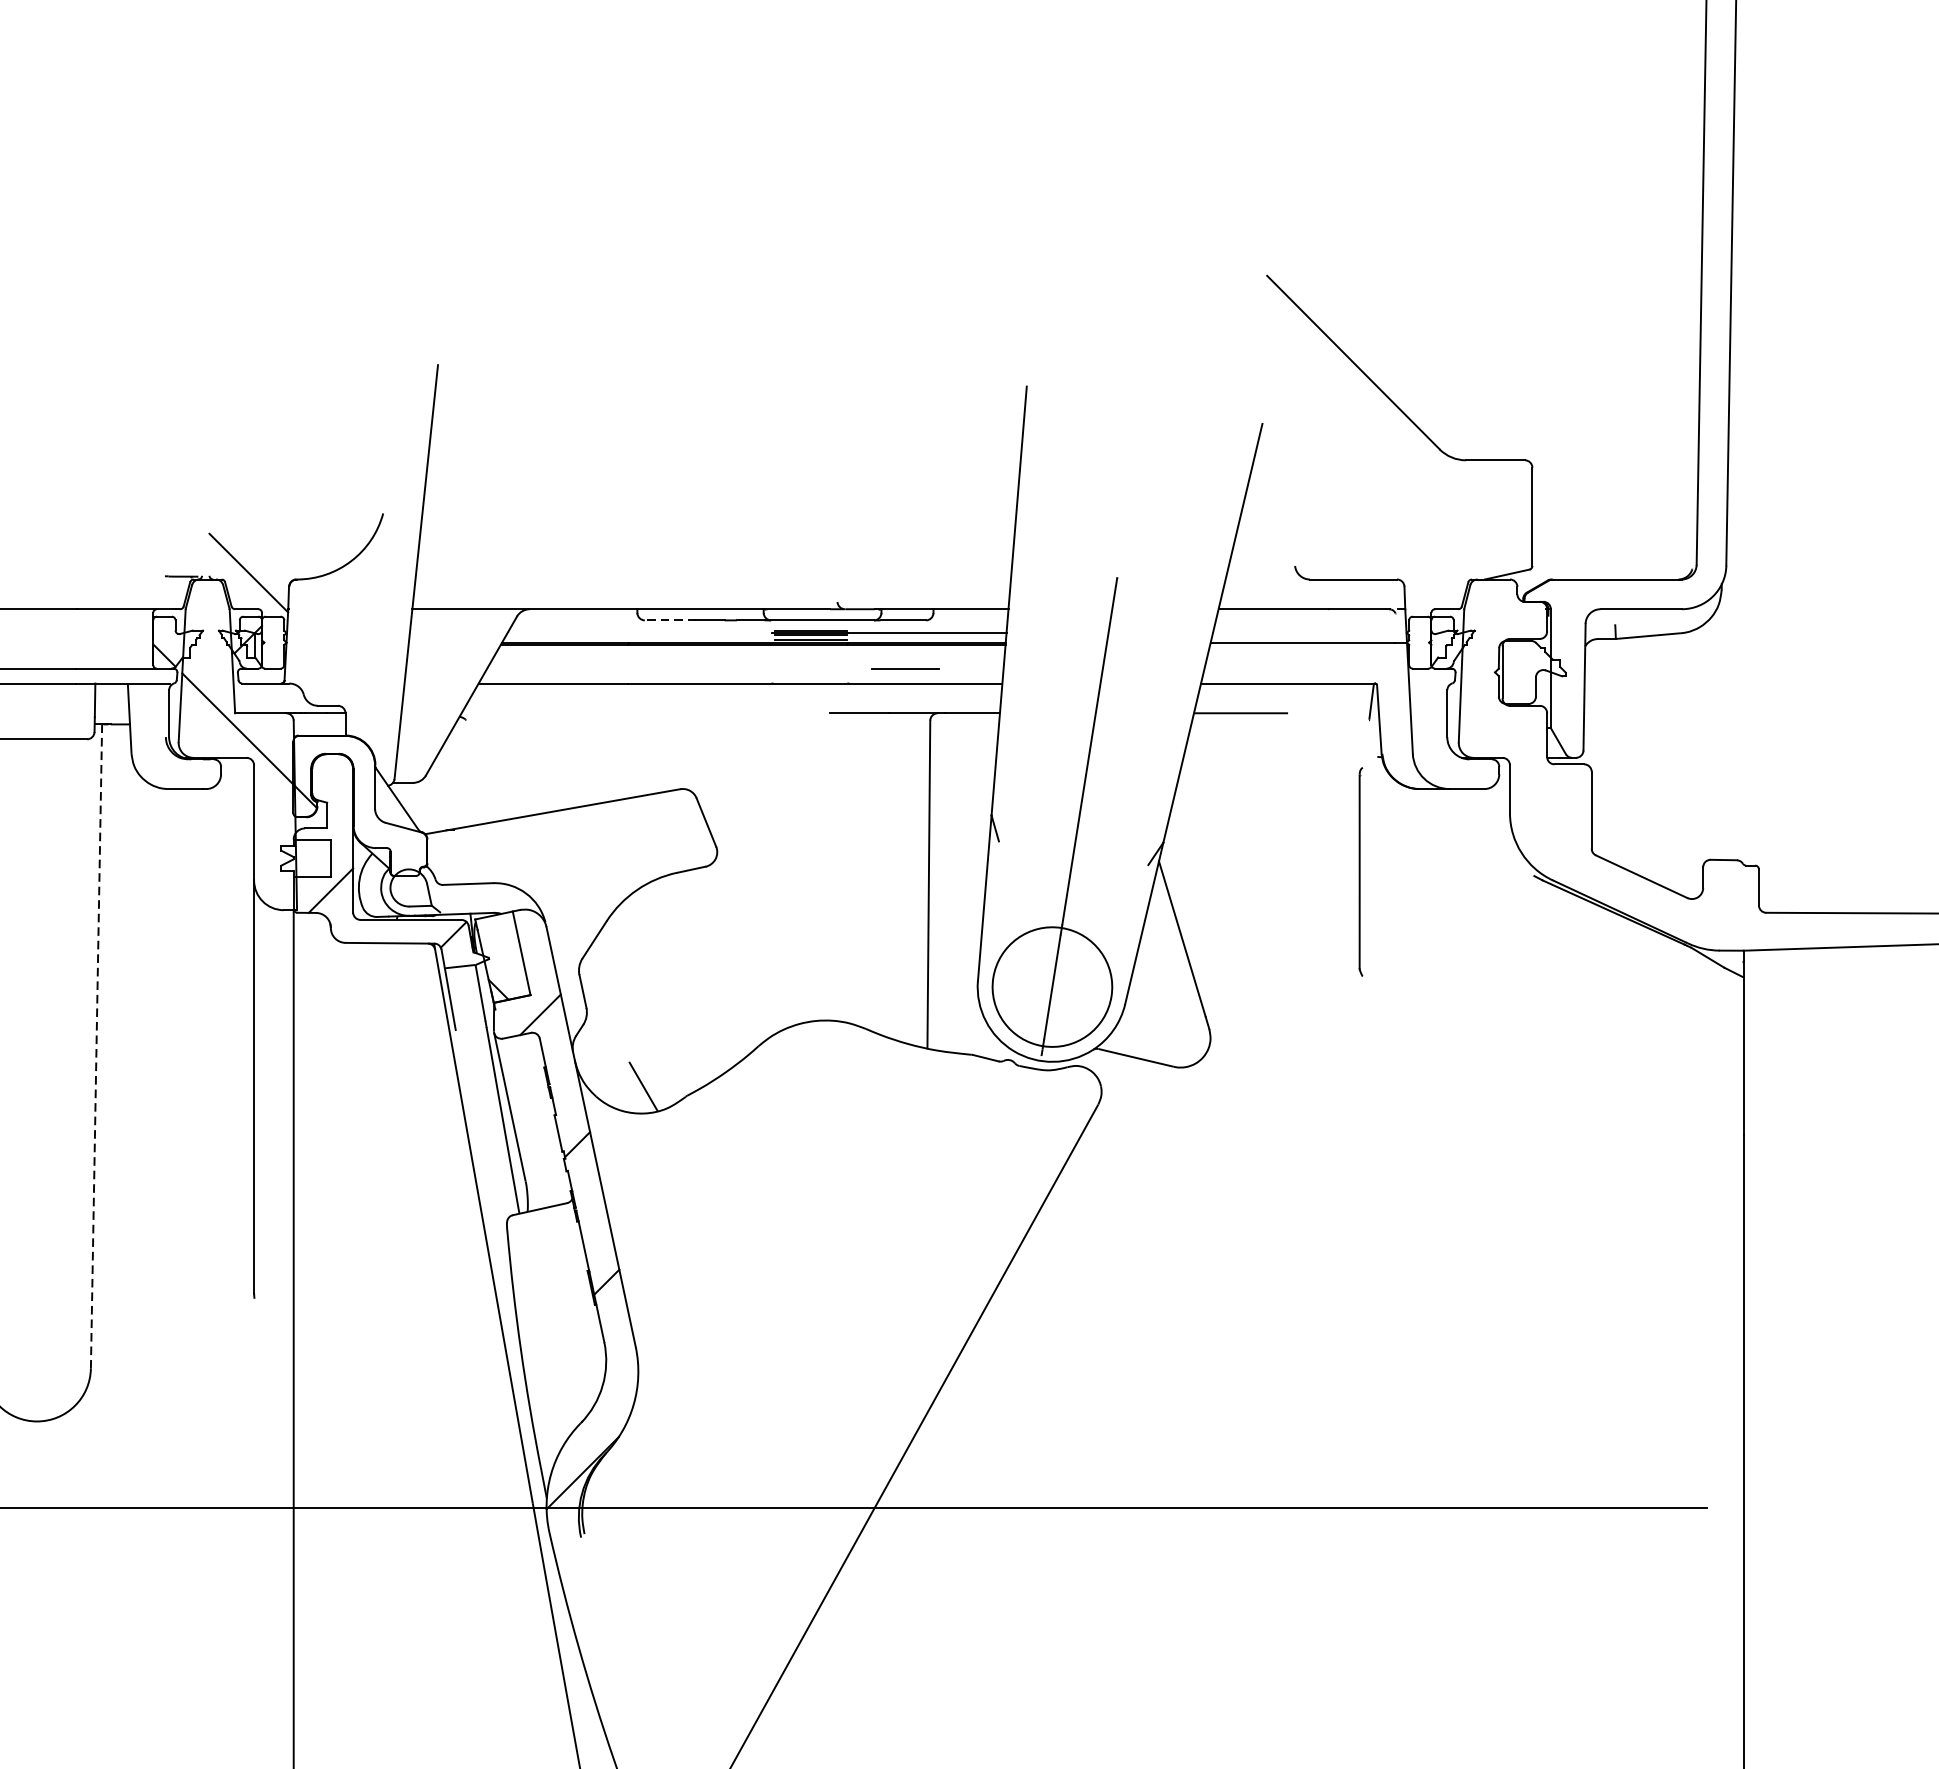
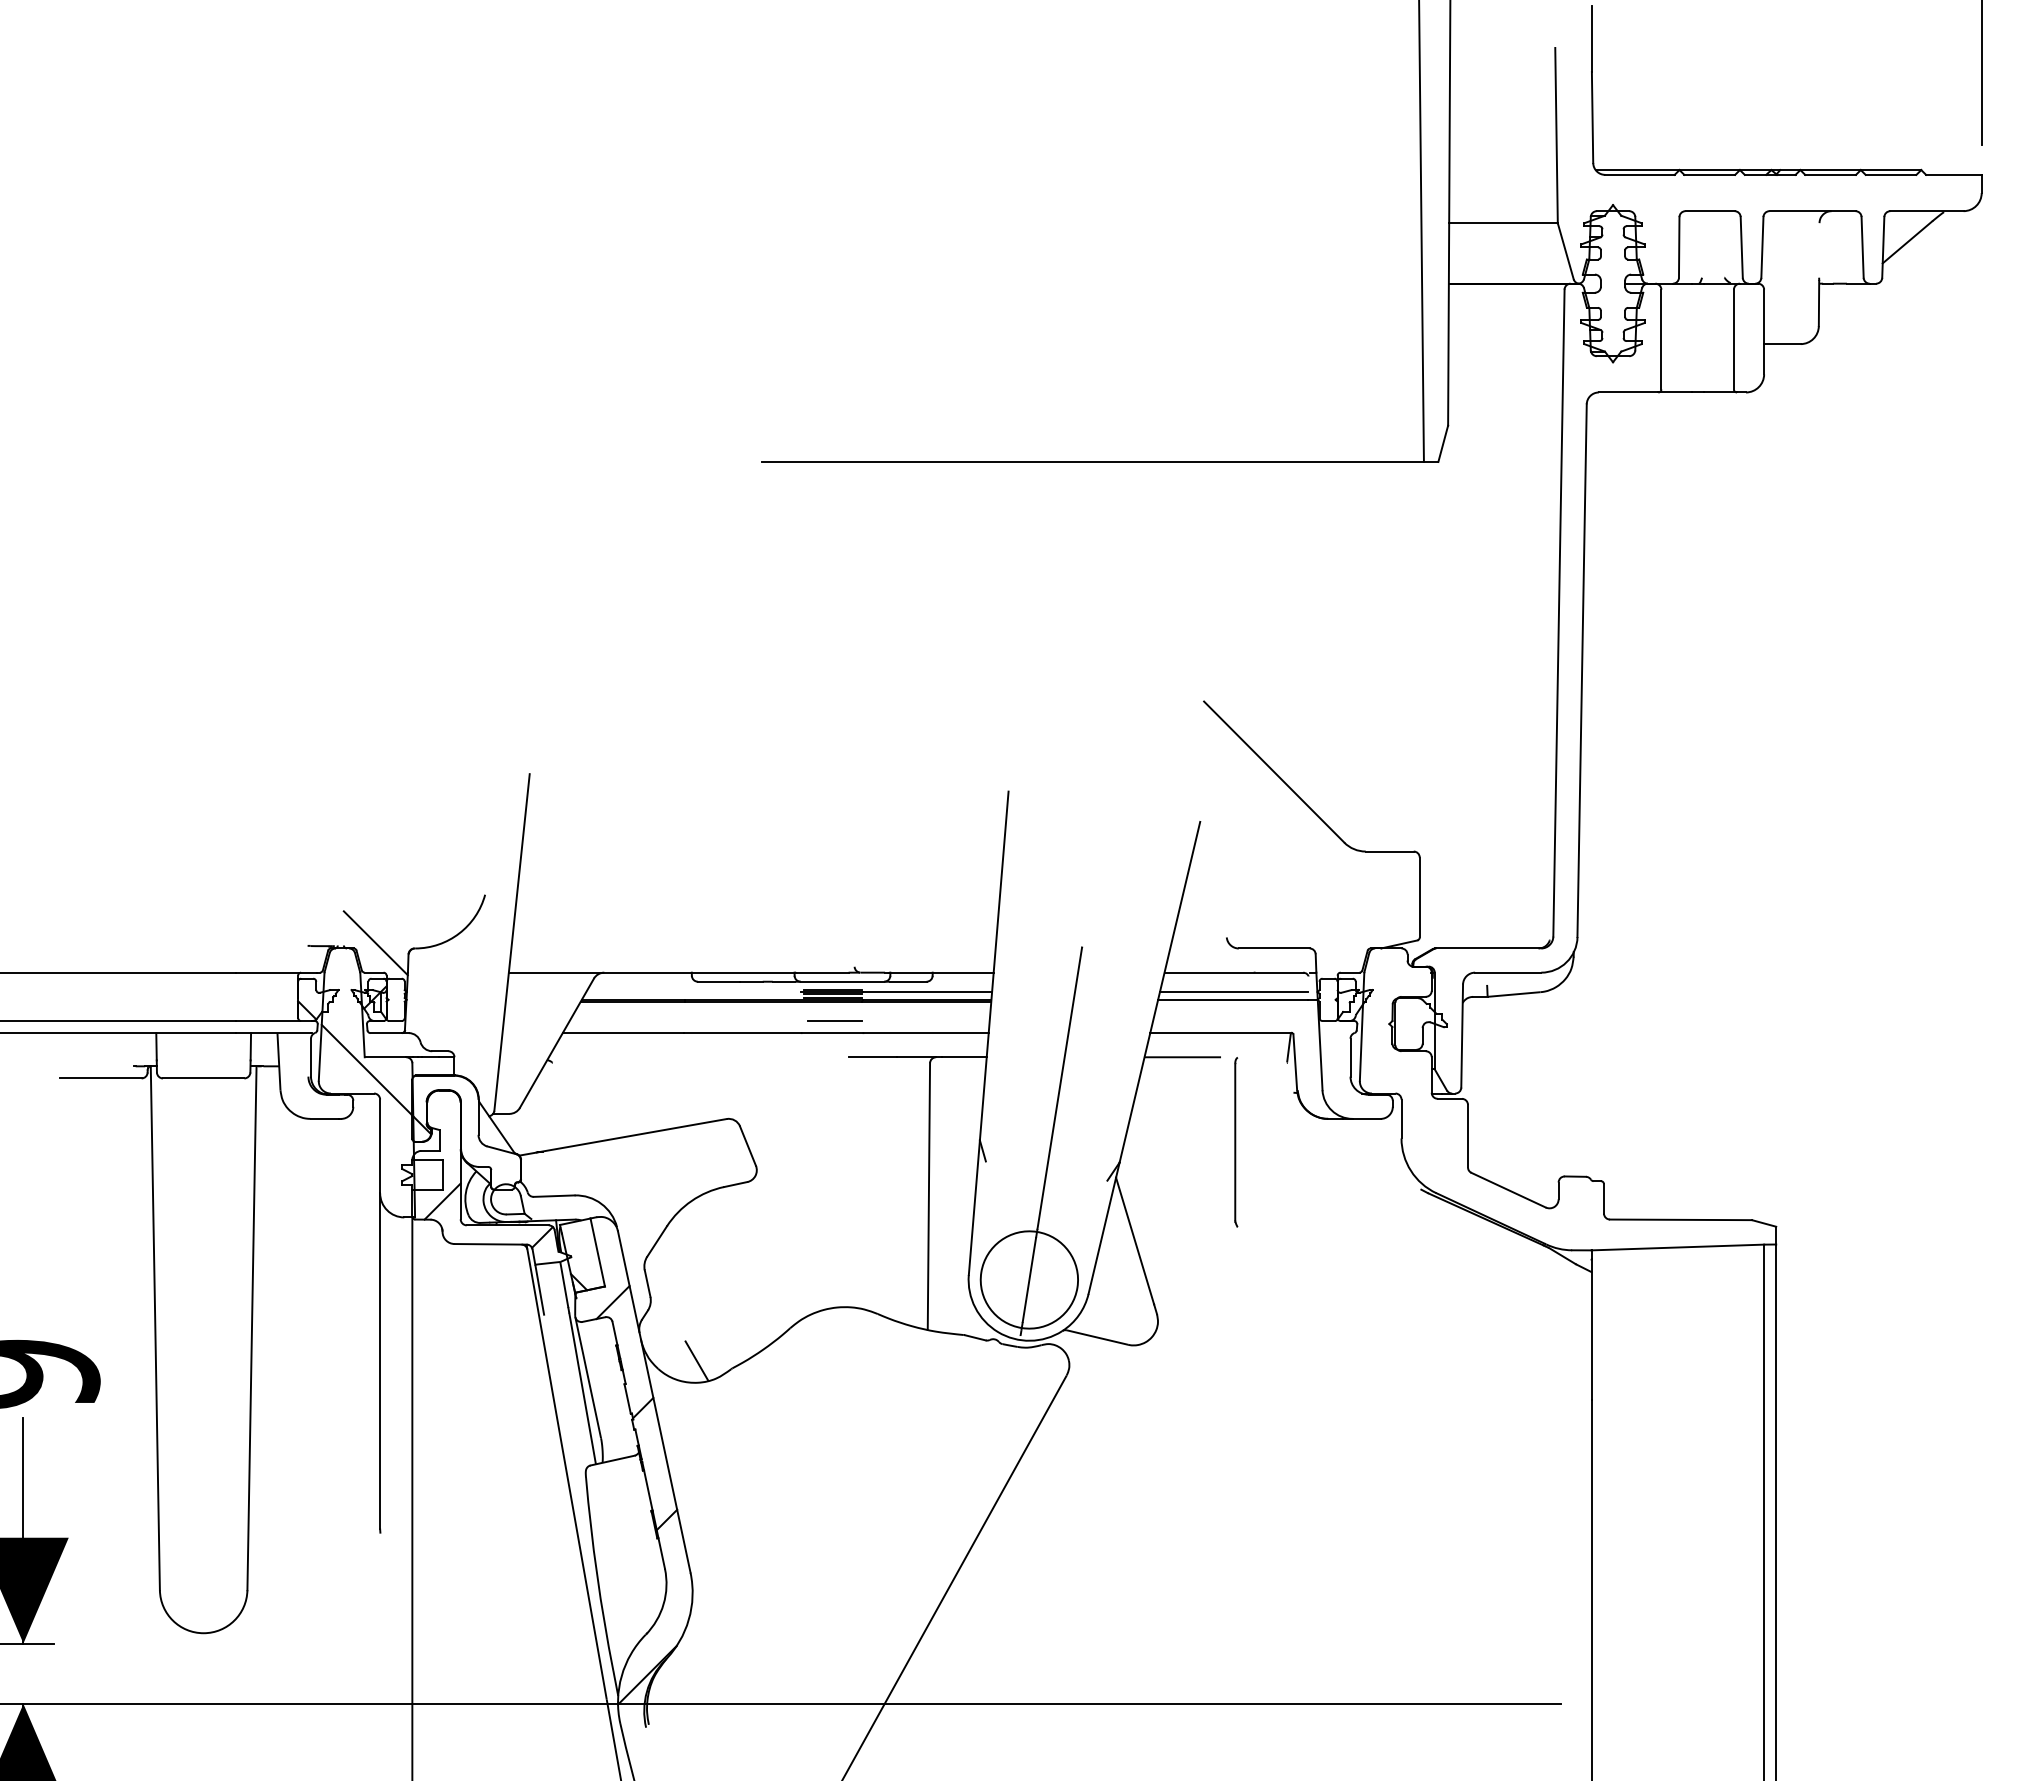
line: (670, 620) -> (718, 981), dashed -> solid
line: (1303, 633) -> (1233, 992), added
line: (904, 668) -> (834, 1020), moved
part: (1361, 872) -> (1236, 1142), moved
line: (97, 1045) -> (252, 1327), dashed -> solid

